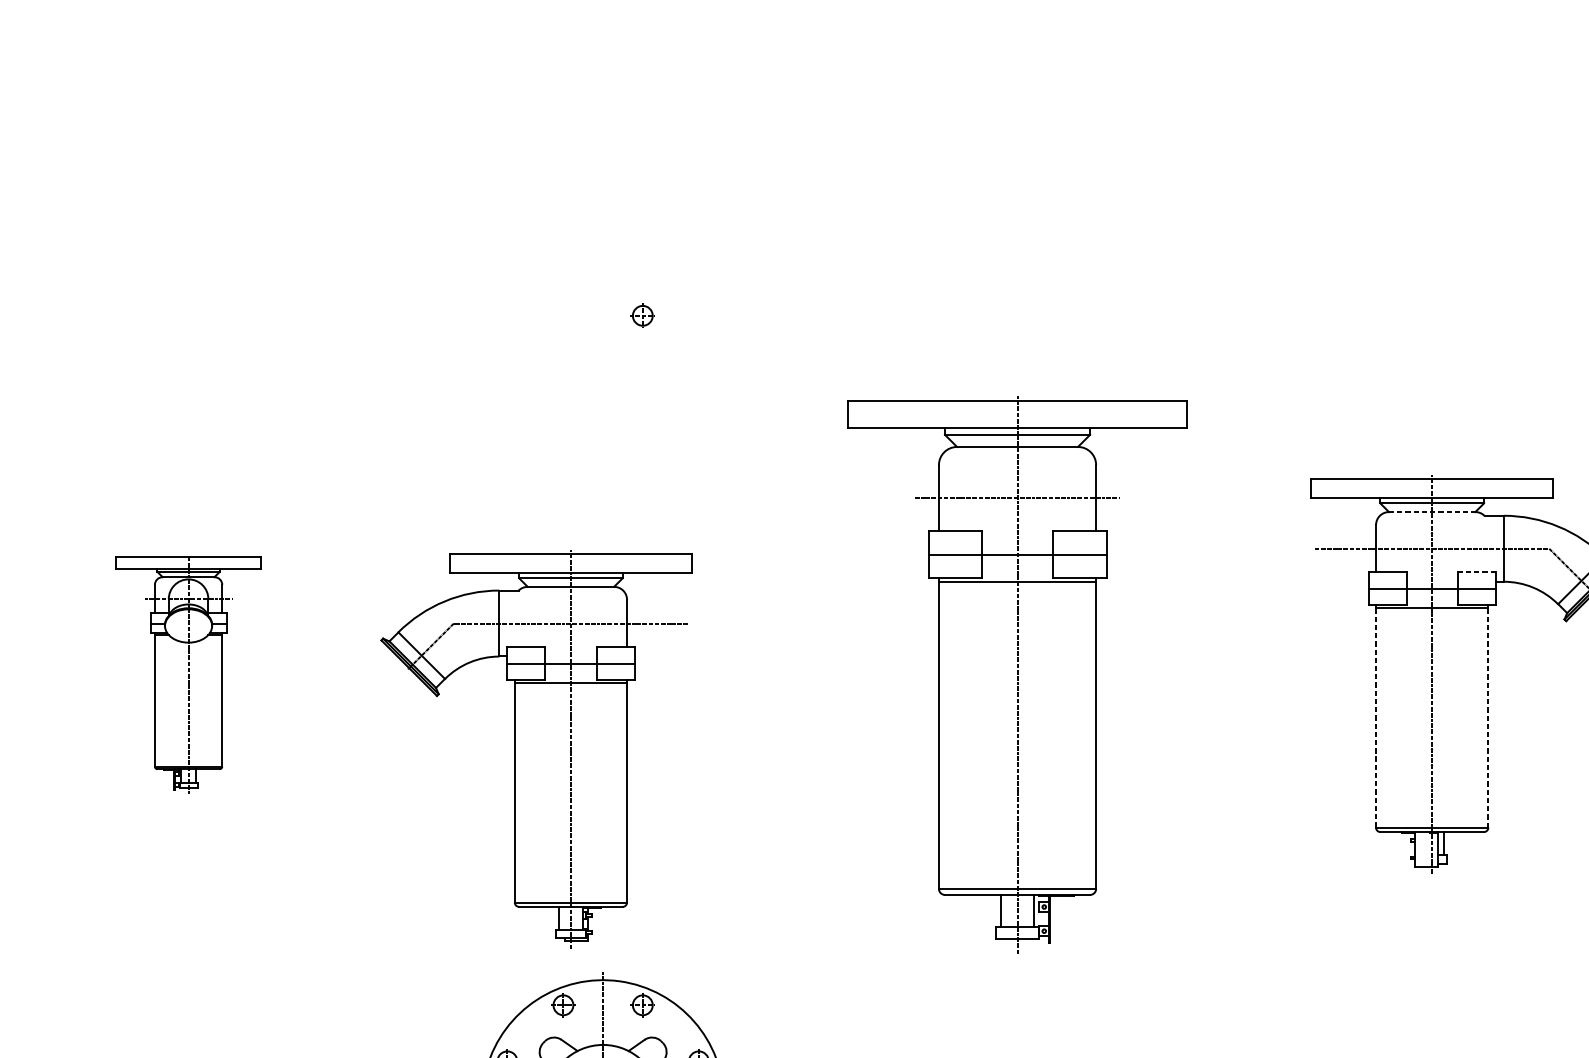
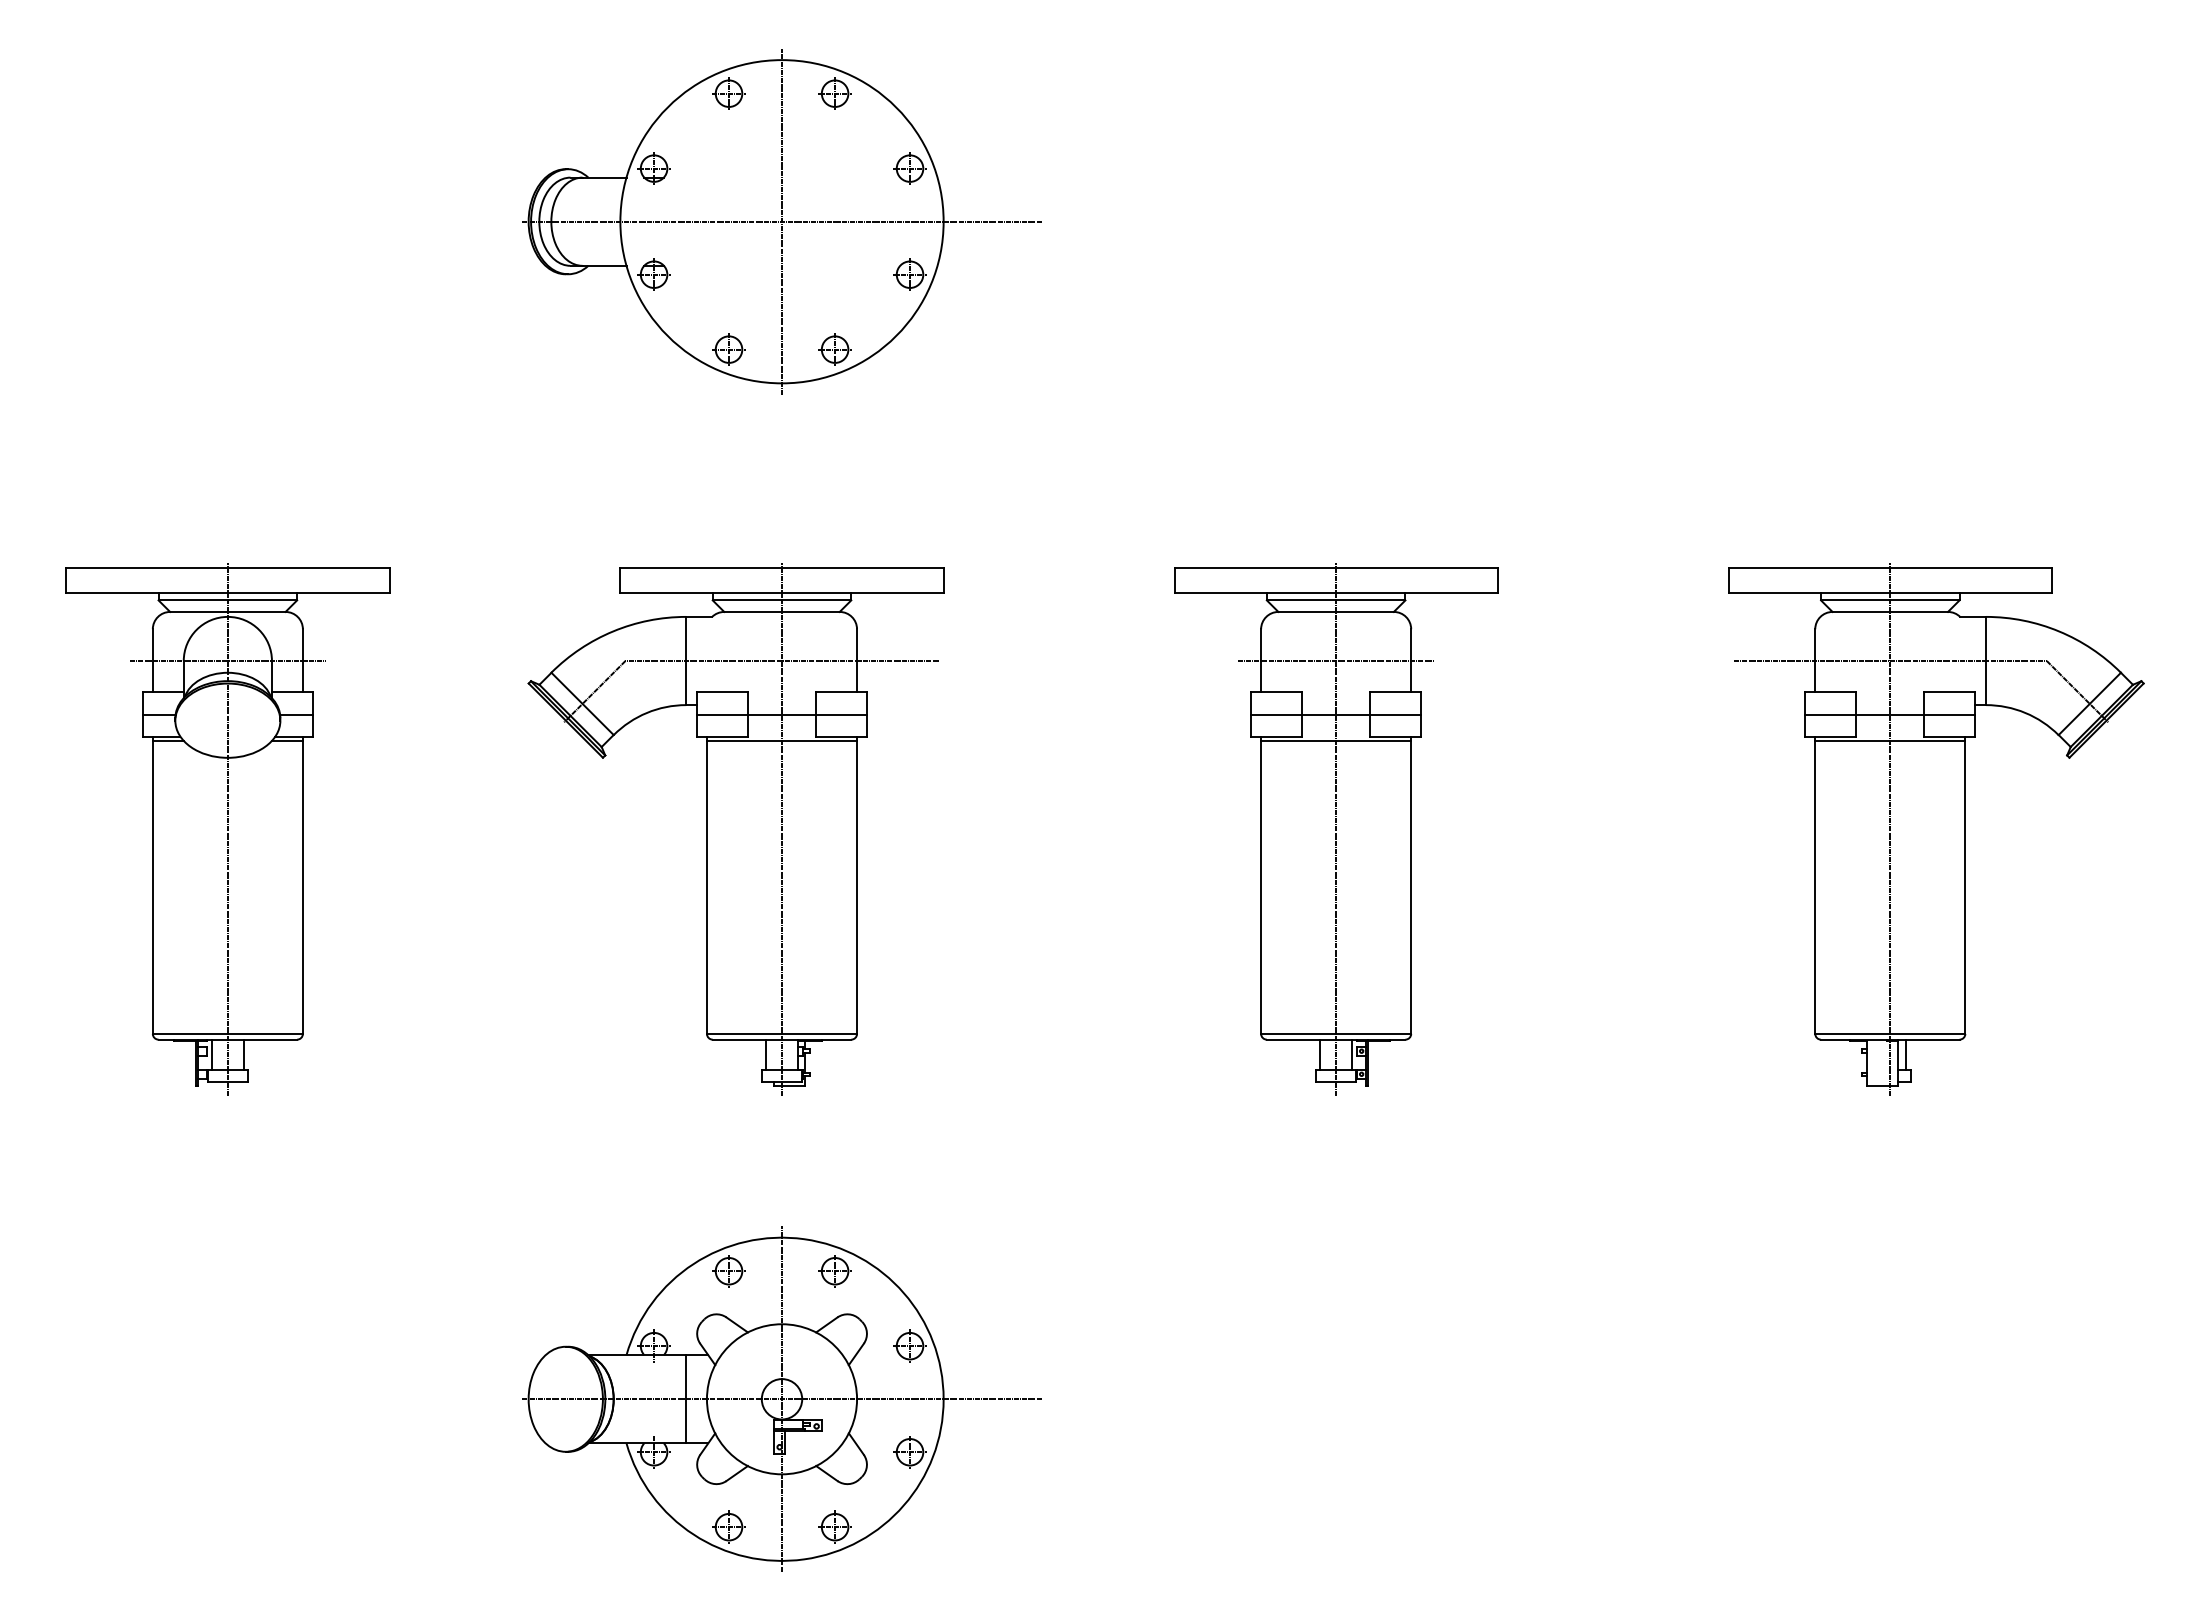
part: (602, 219) -> (781, 221), added
line: (1432, 511) -> (1890, 611), dashed -> solid
line: (1476, 572) -> (1949, 692), dashed -> solid
part: (188, 674) -> (227, 829), size x1.67
part: (1017, 674) -> (1336, 829), size x0.71
line: (1376, 718) -> (1815, 887), dashed -> solid
line: (1488, 718) -> (1965, 887), dashed -> solid
part: (536, 749) -> (735, 829), moved

